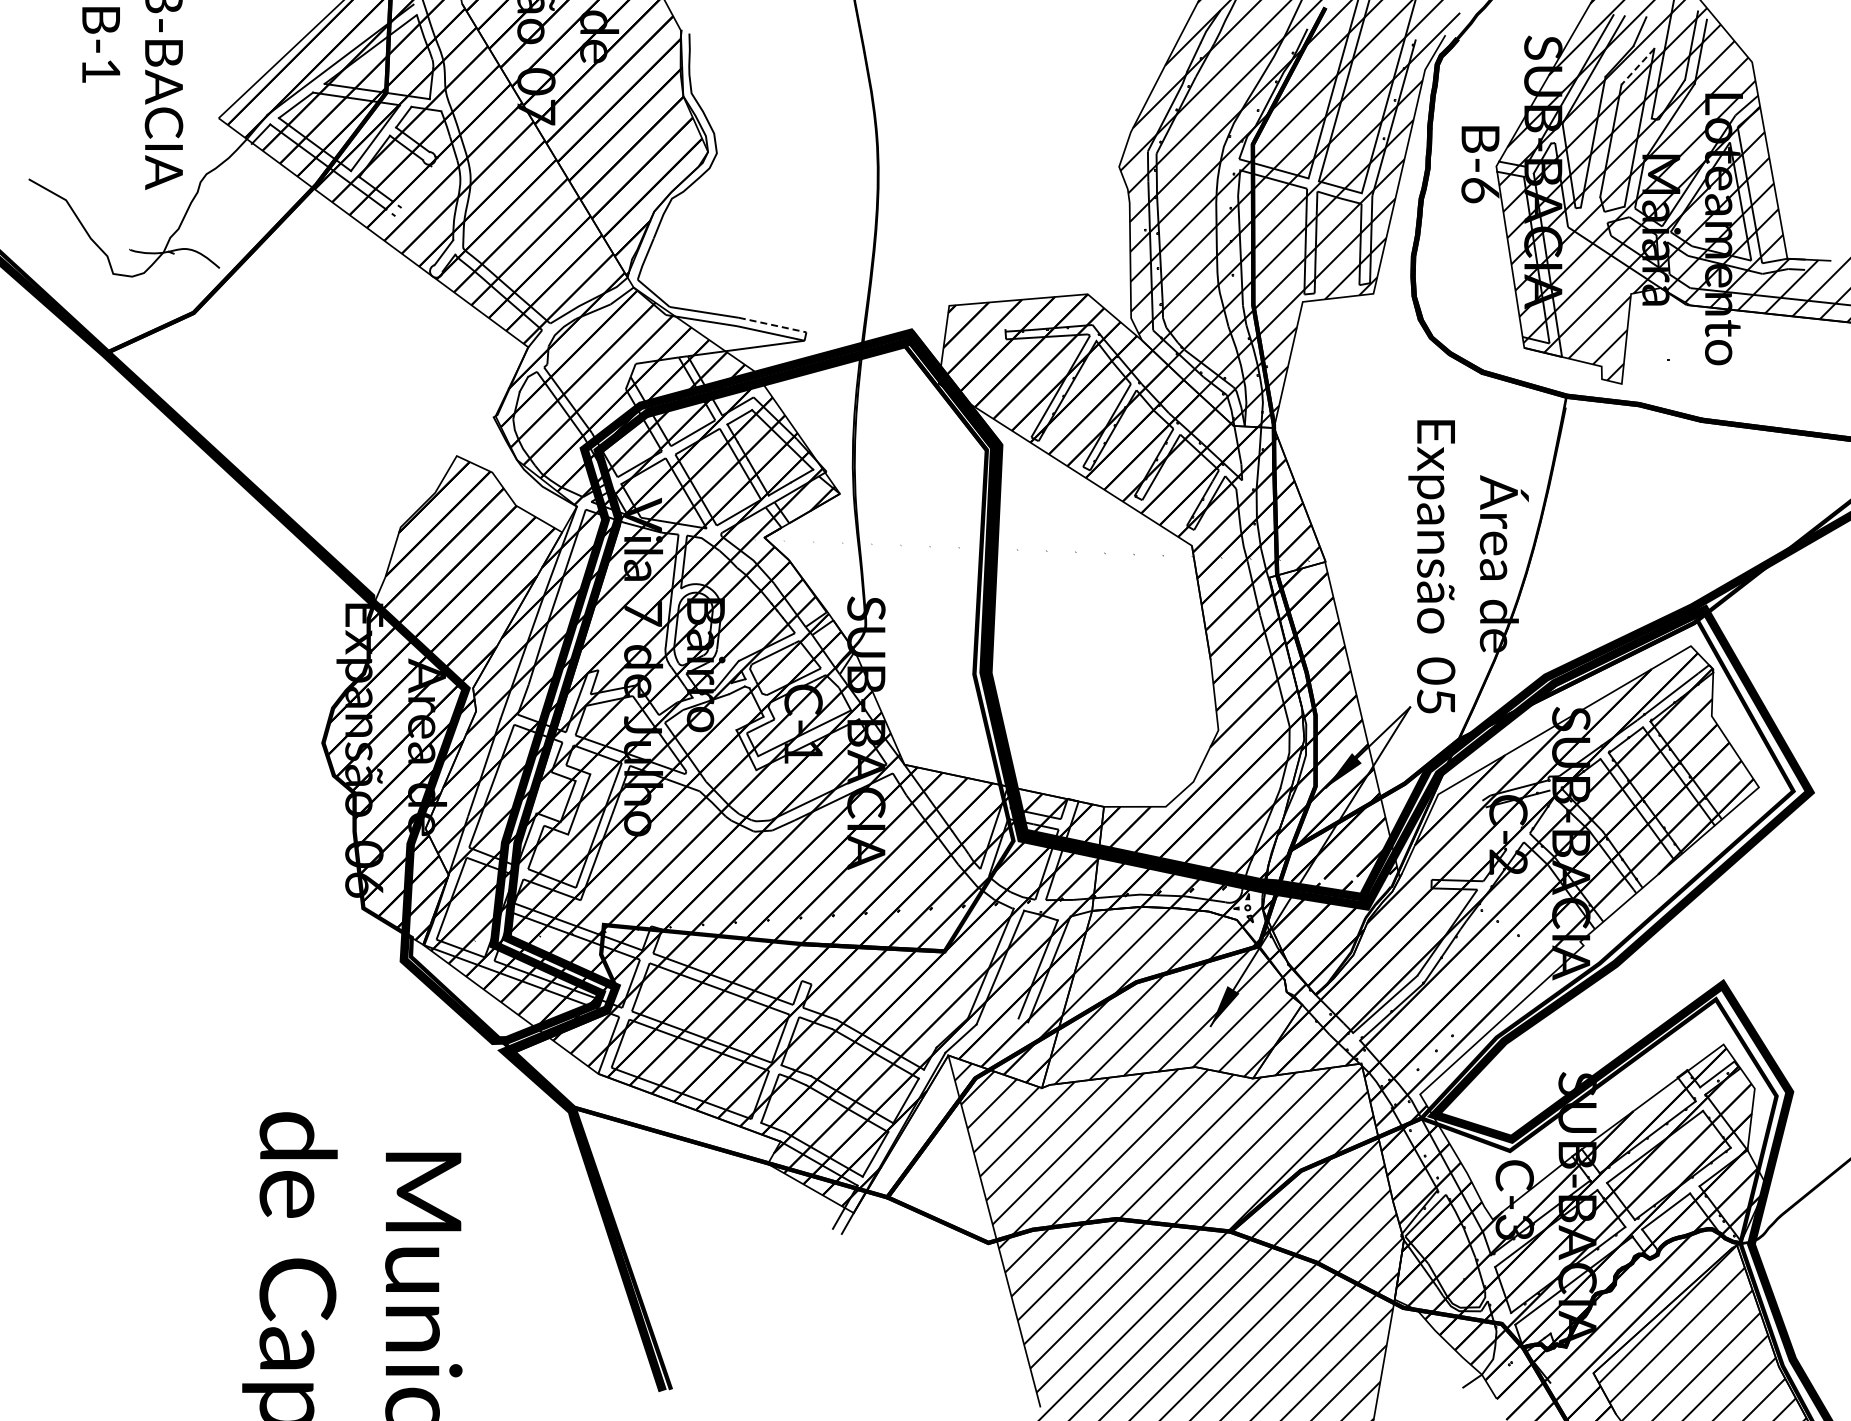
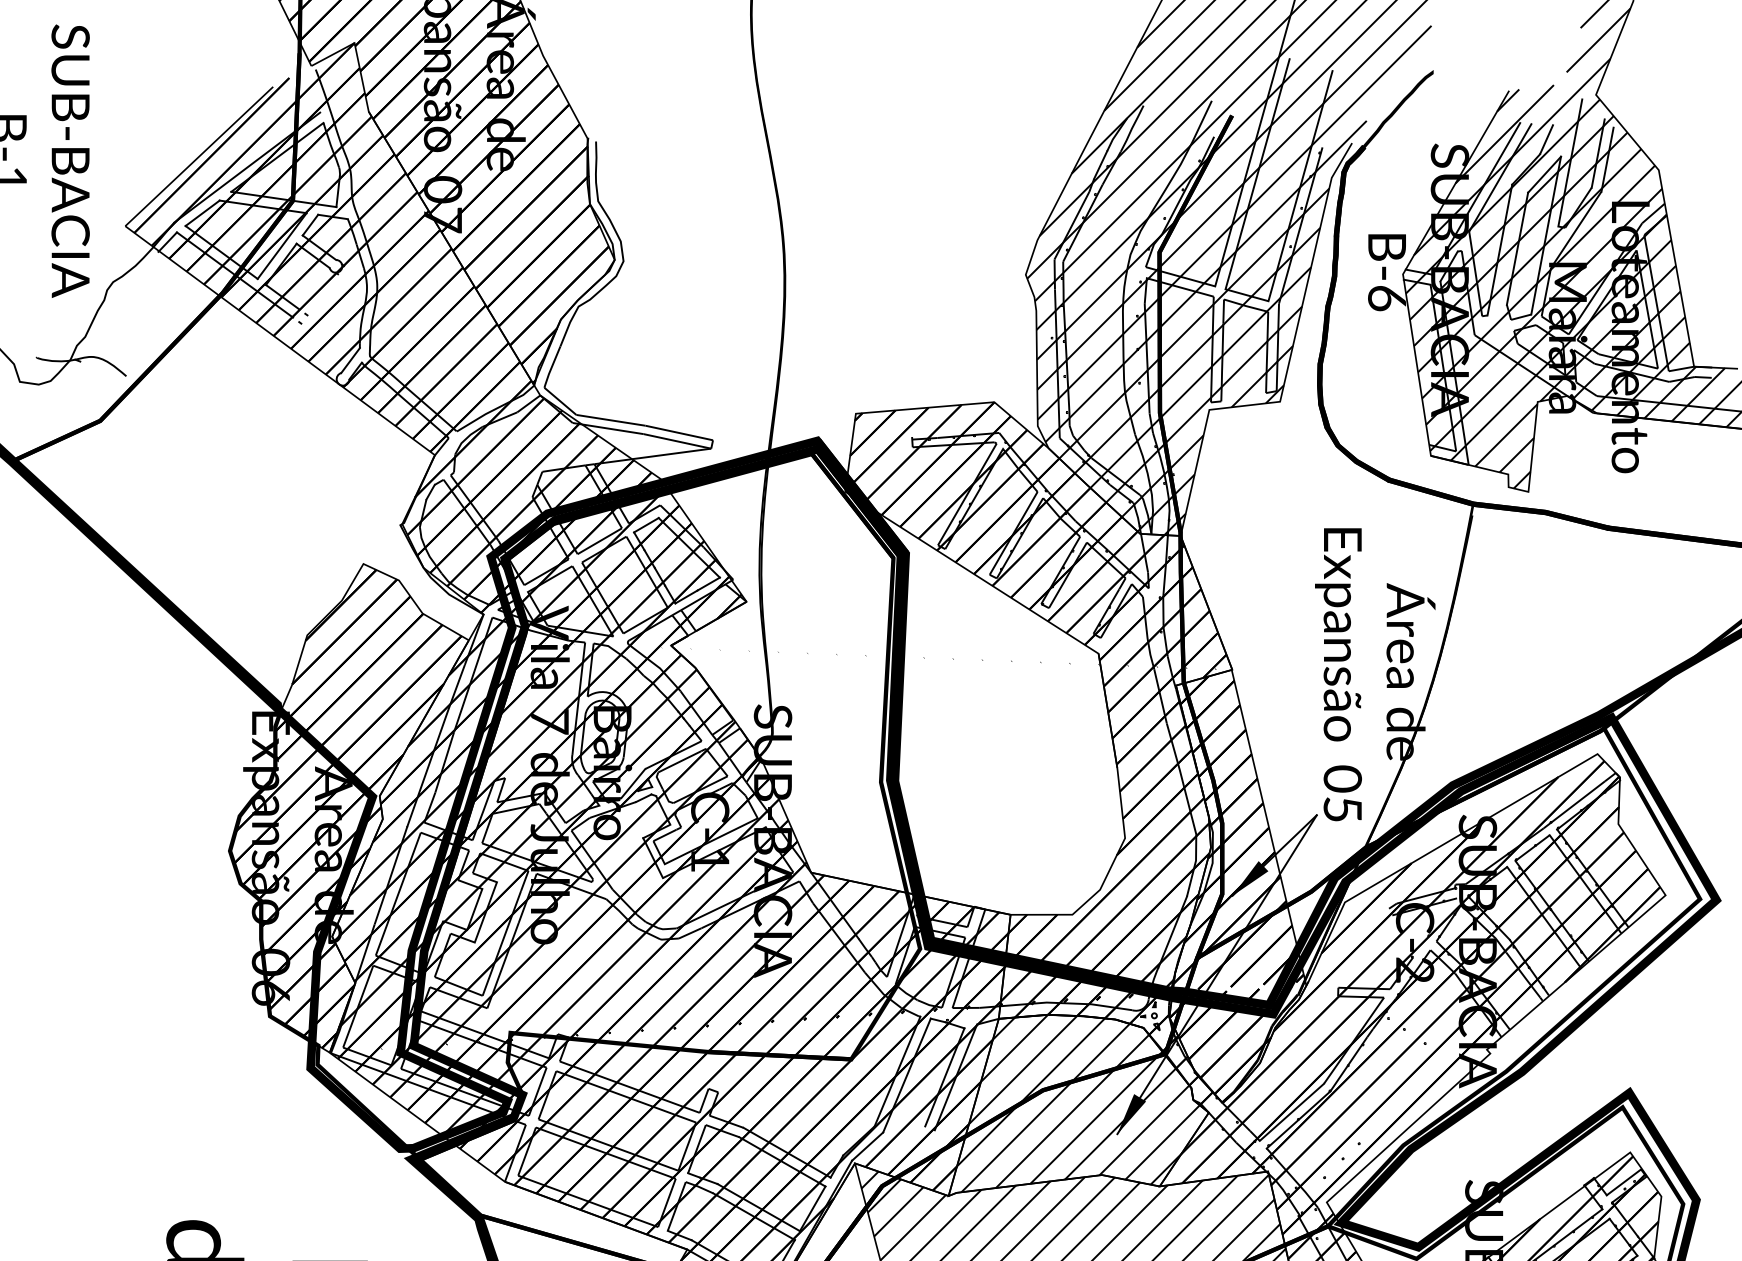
line: (1637, 67) -> (1544, 175), dashed -> solid
line: (772, 325) -> (679, 433), dashed -> solid

